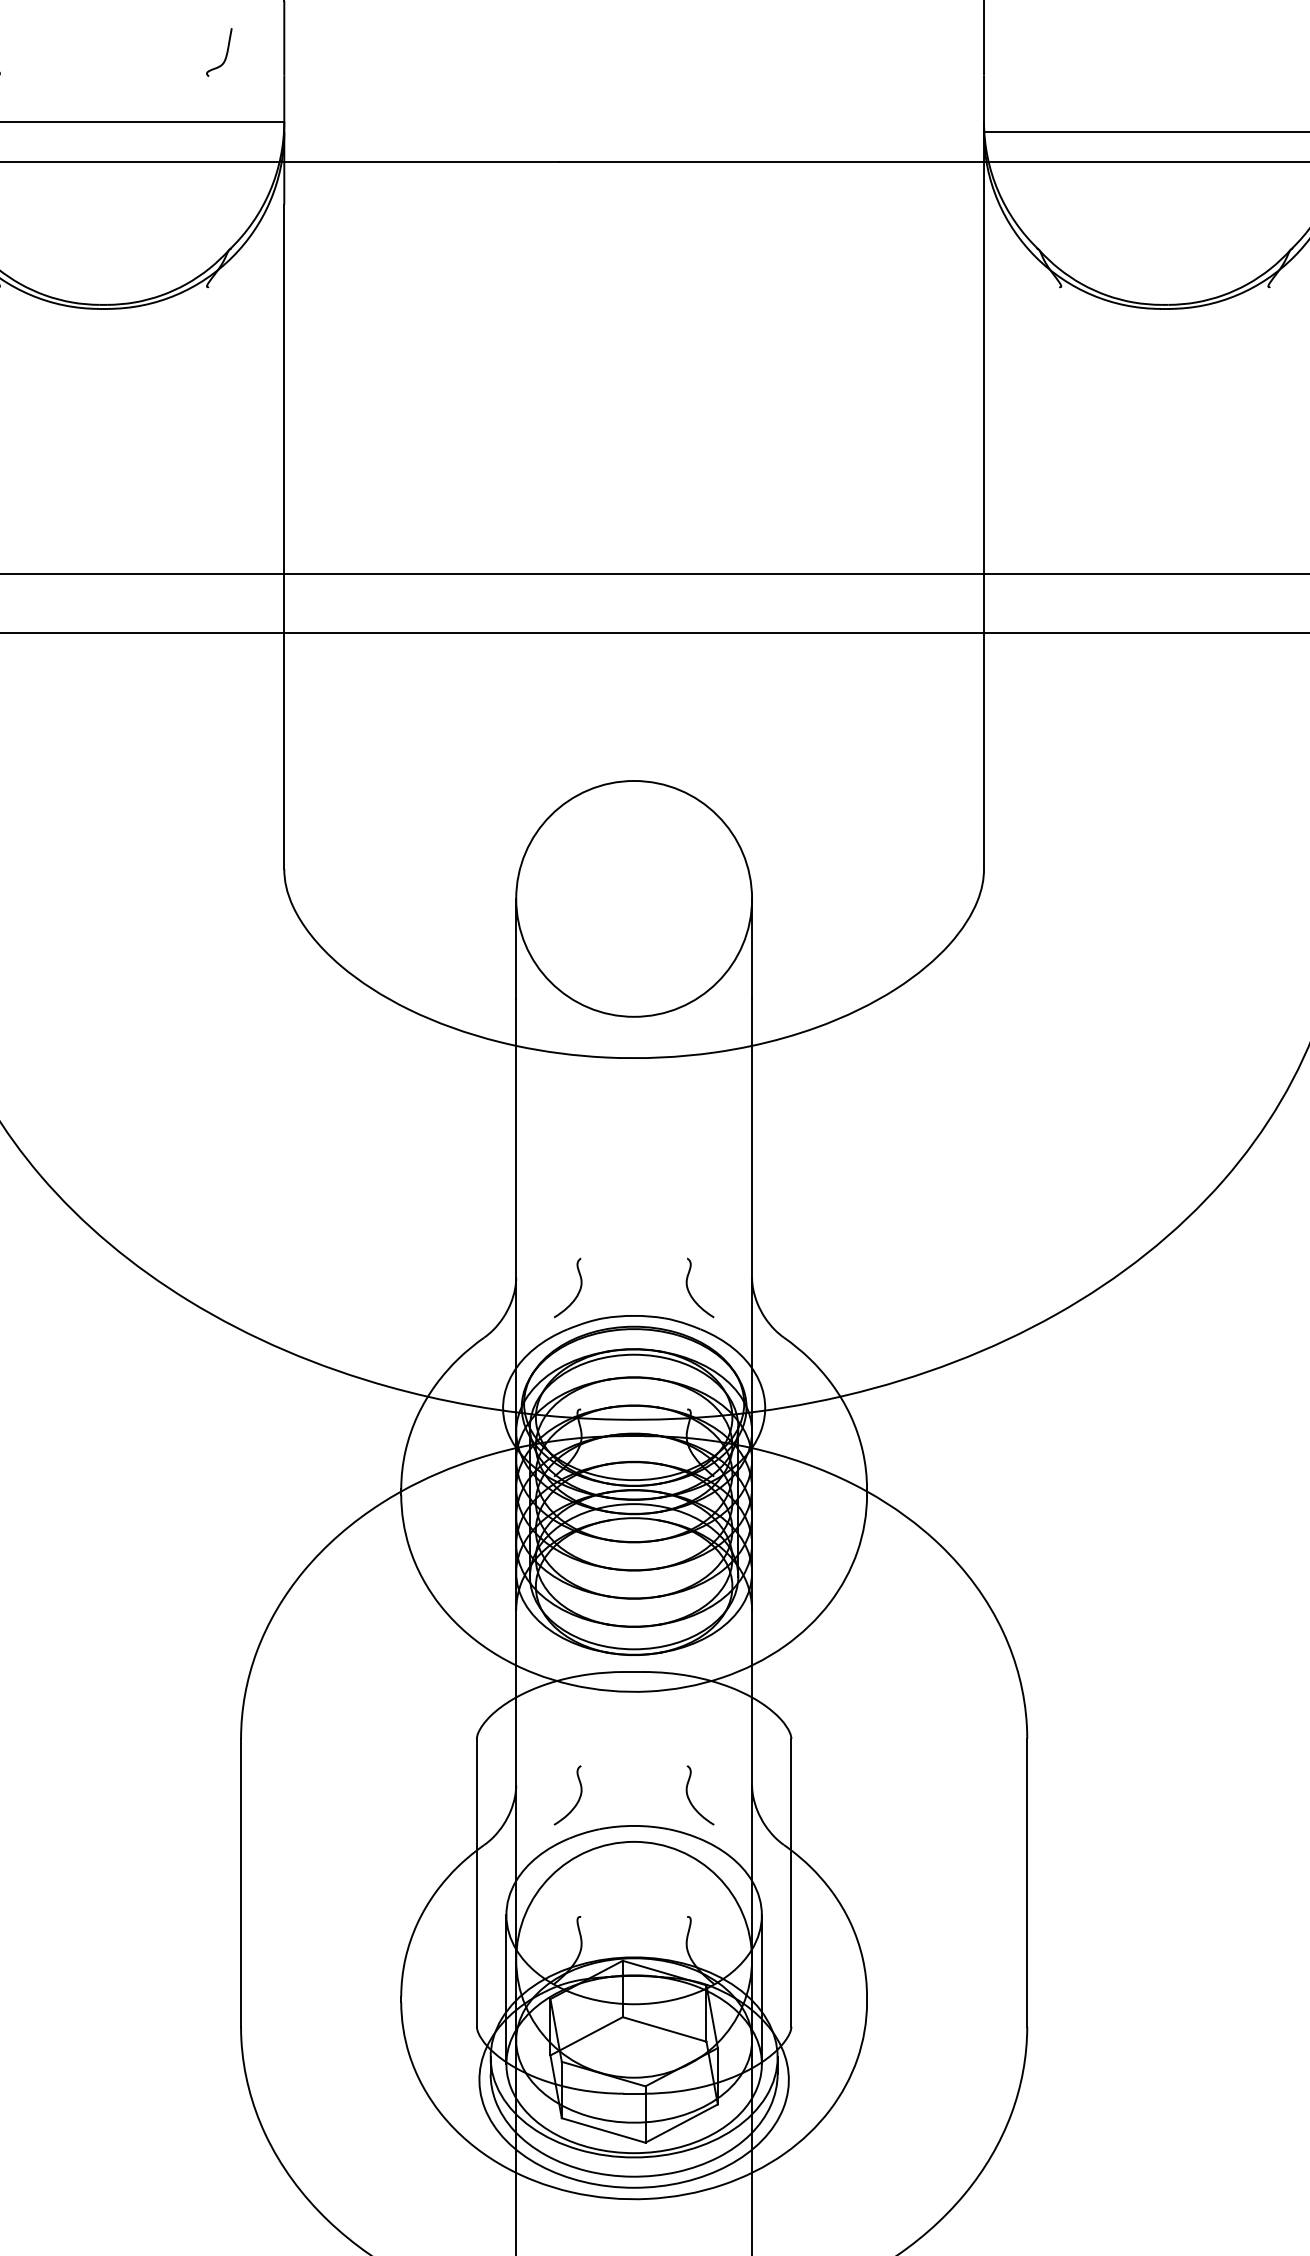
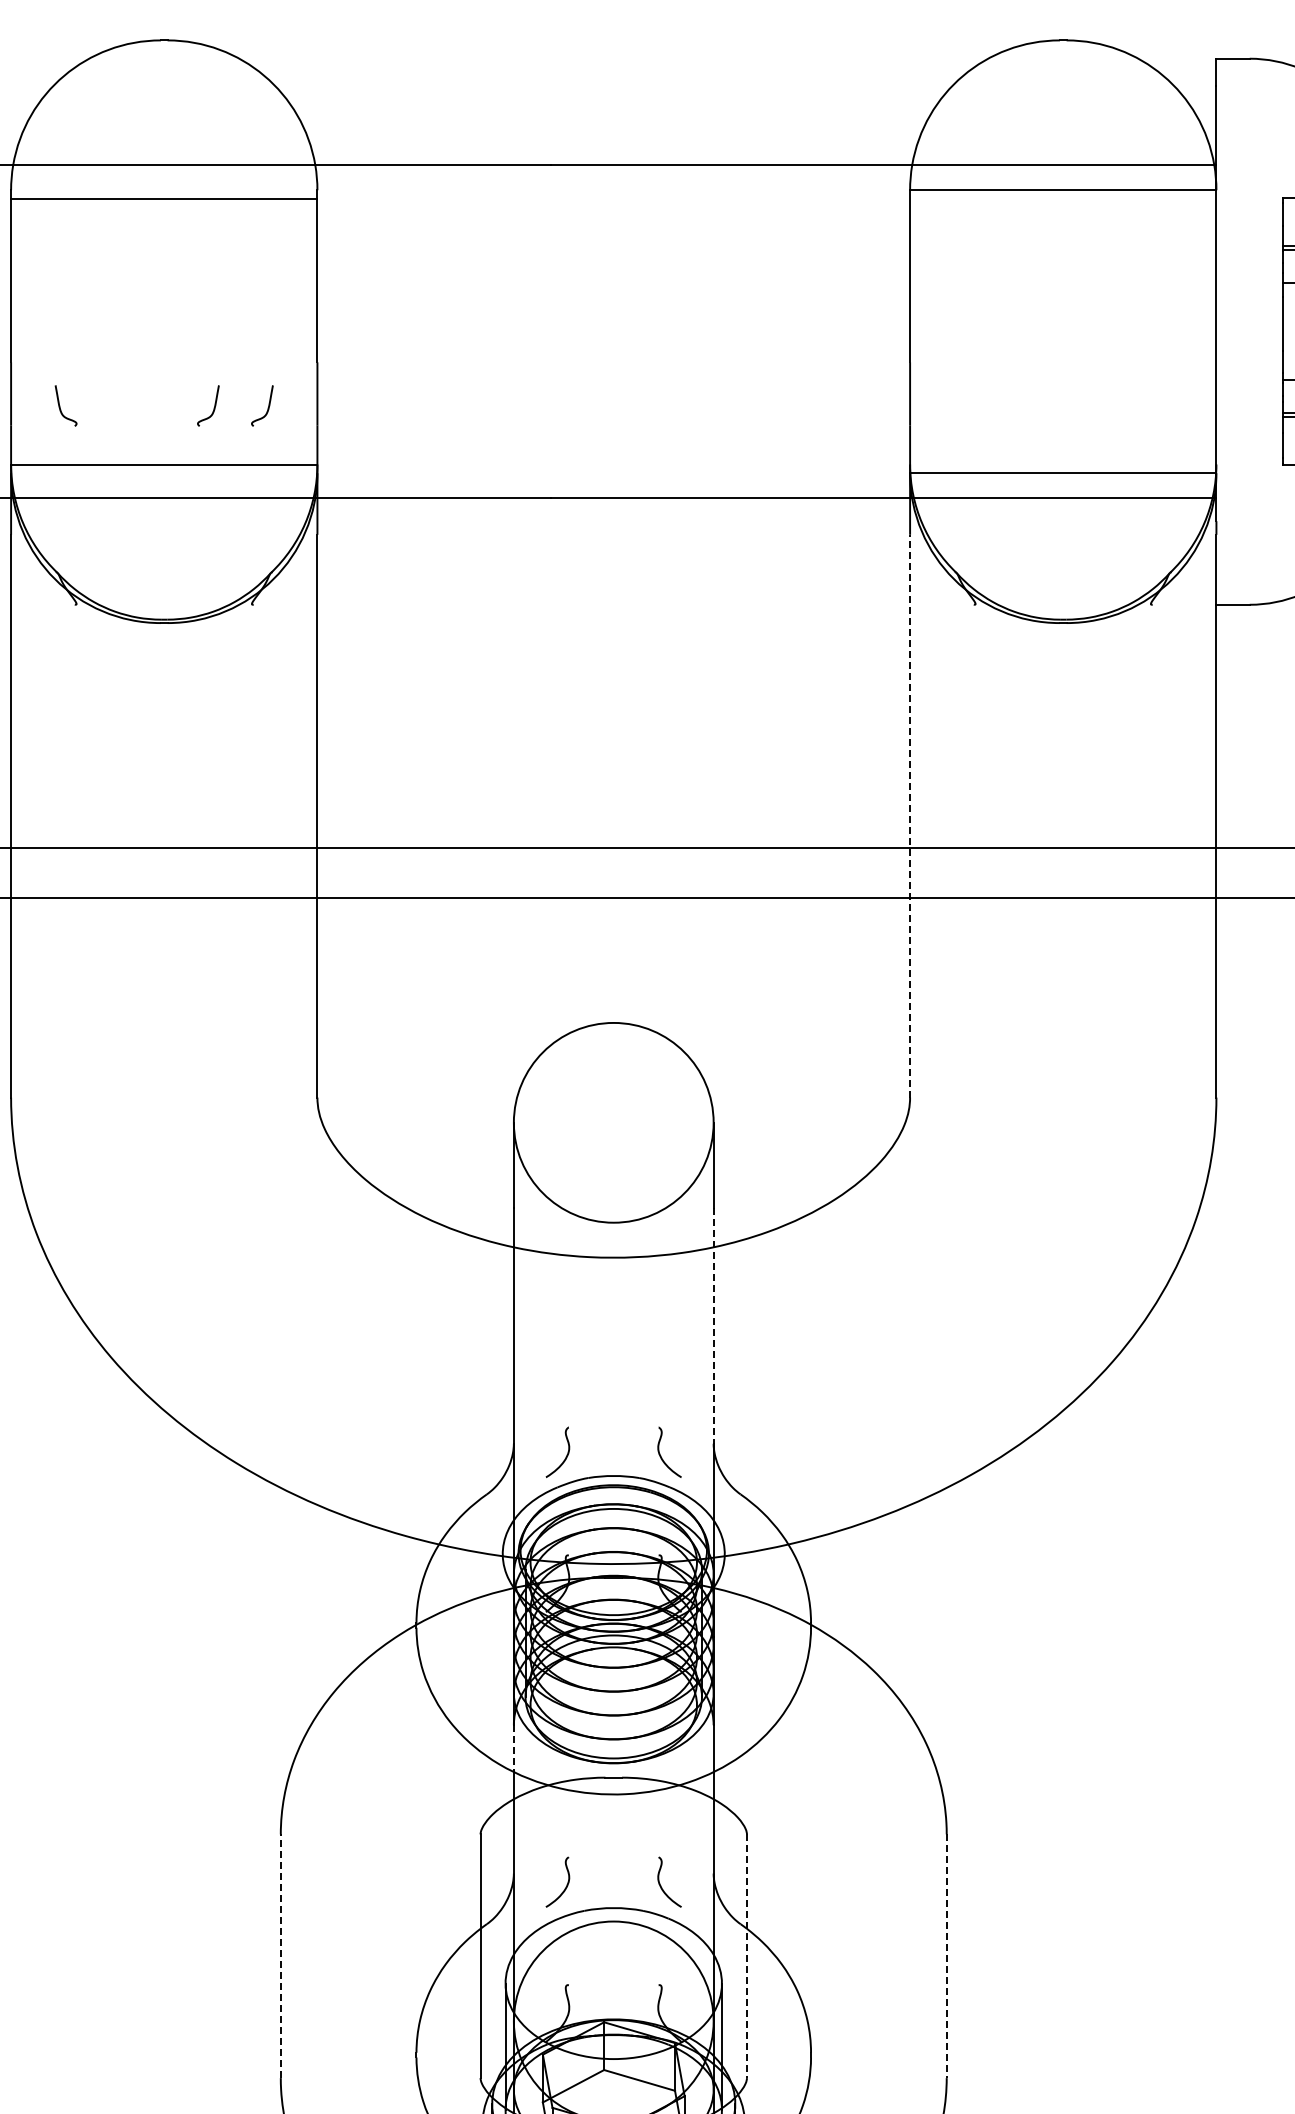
curve: (161, 54) -> (213, 407), added
line: (984, 536) -> (910, 815), solid -> dashed
line: (751, 1139) -> (713, 1326), solid -> dashed
line: (515, 1638) -> (513, 1749), solid -> dashed
line: (240, 1883) -> (280, 1956), solid -> dashed
line: (790, 1883) -> (746, 1956), solid -> dashed
line: (1026, 1883) -> (946, 1956), solid -> dashed

